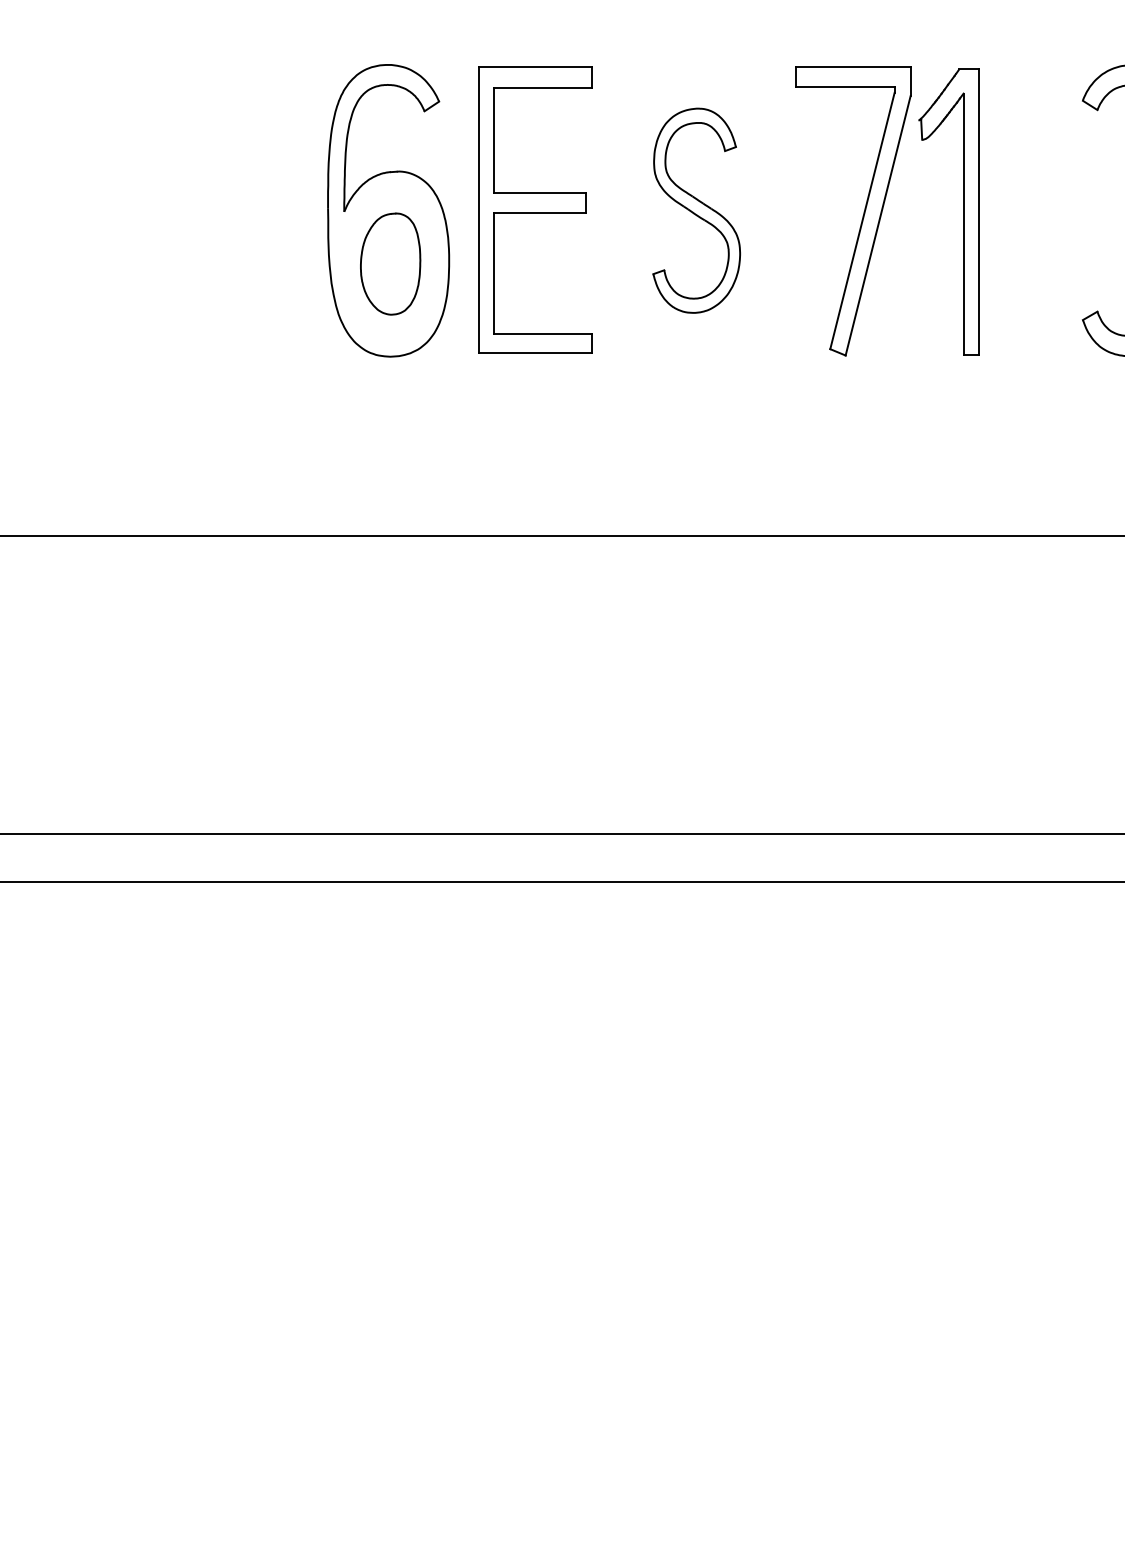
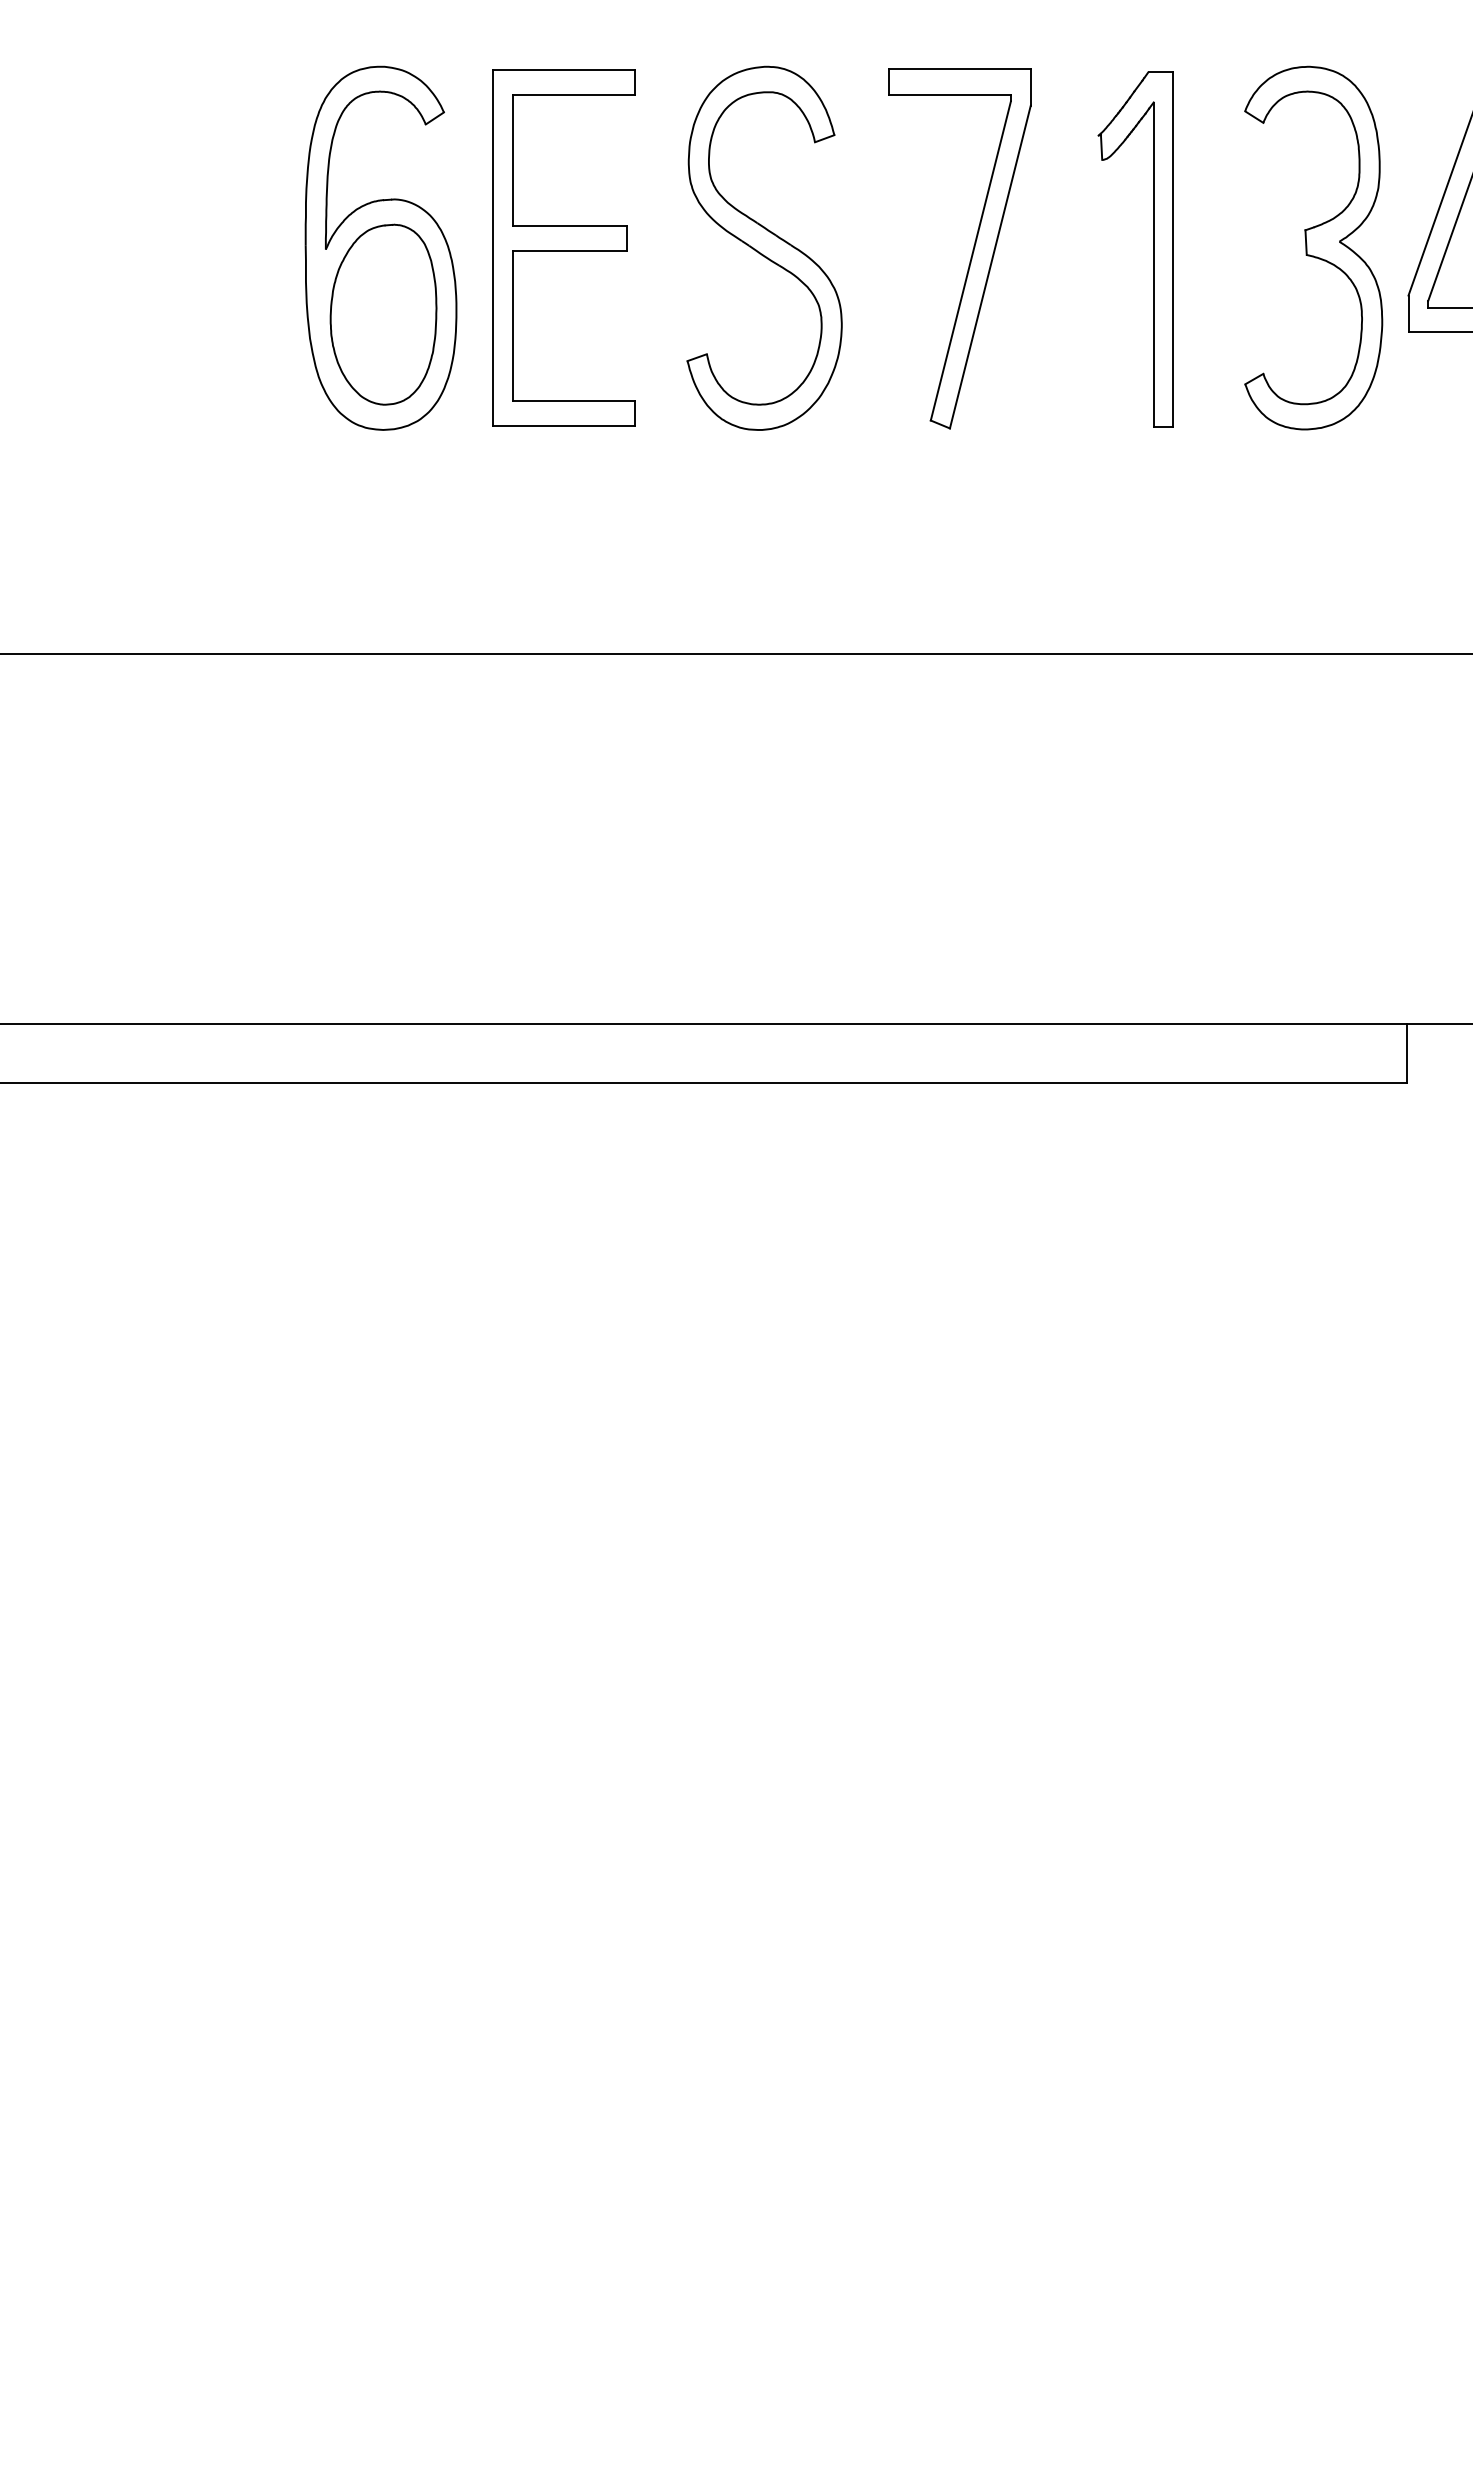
part: (696, 210) -> (764, 247), size x1.43
part: (963, 211) -> (1153, 249), moved
part: (390, 263) -> (383, 314), size x1.43

